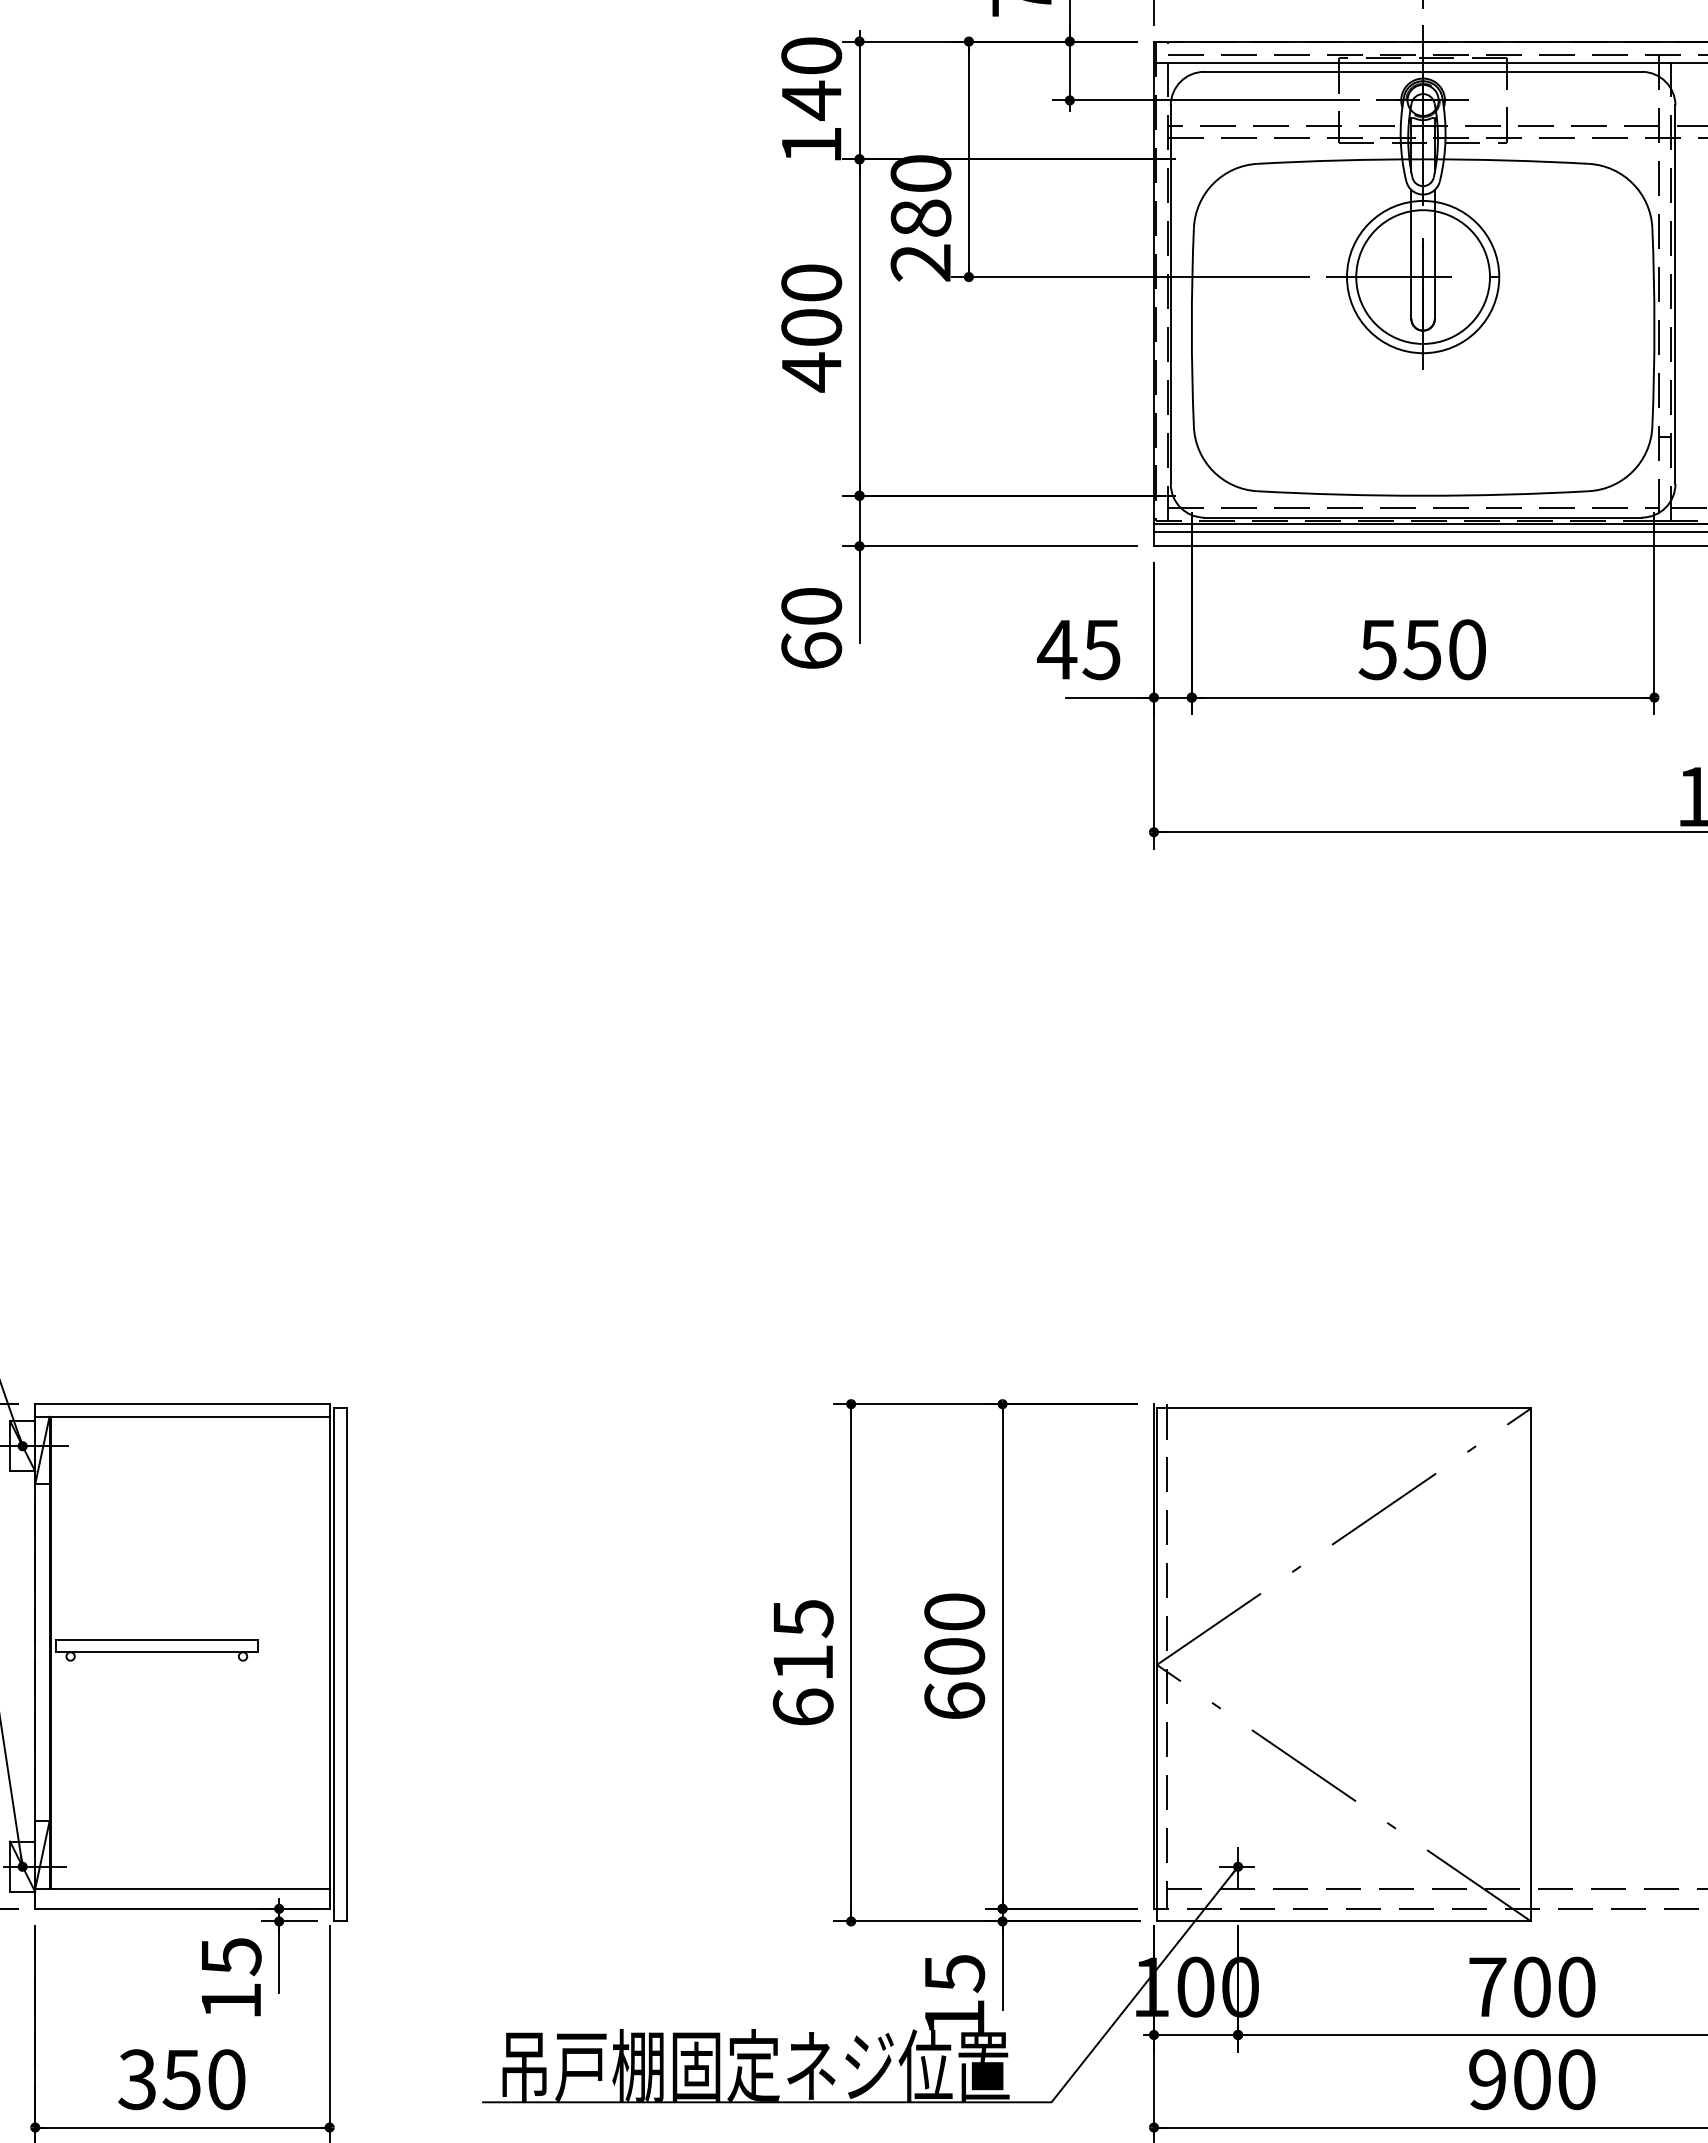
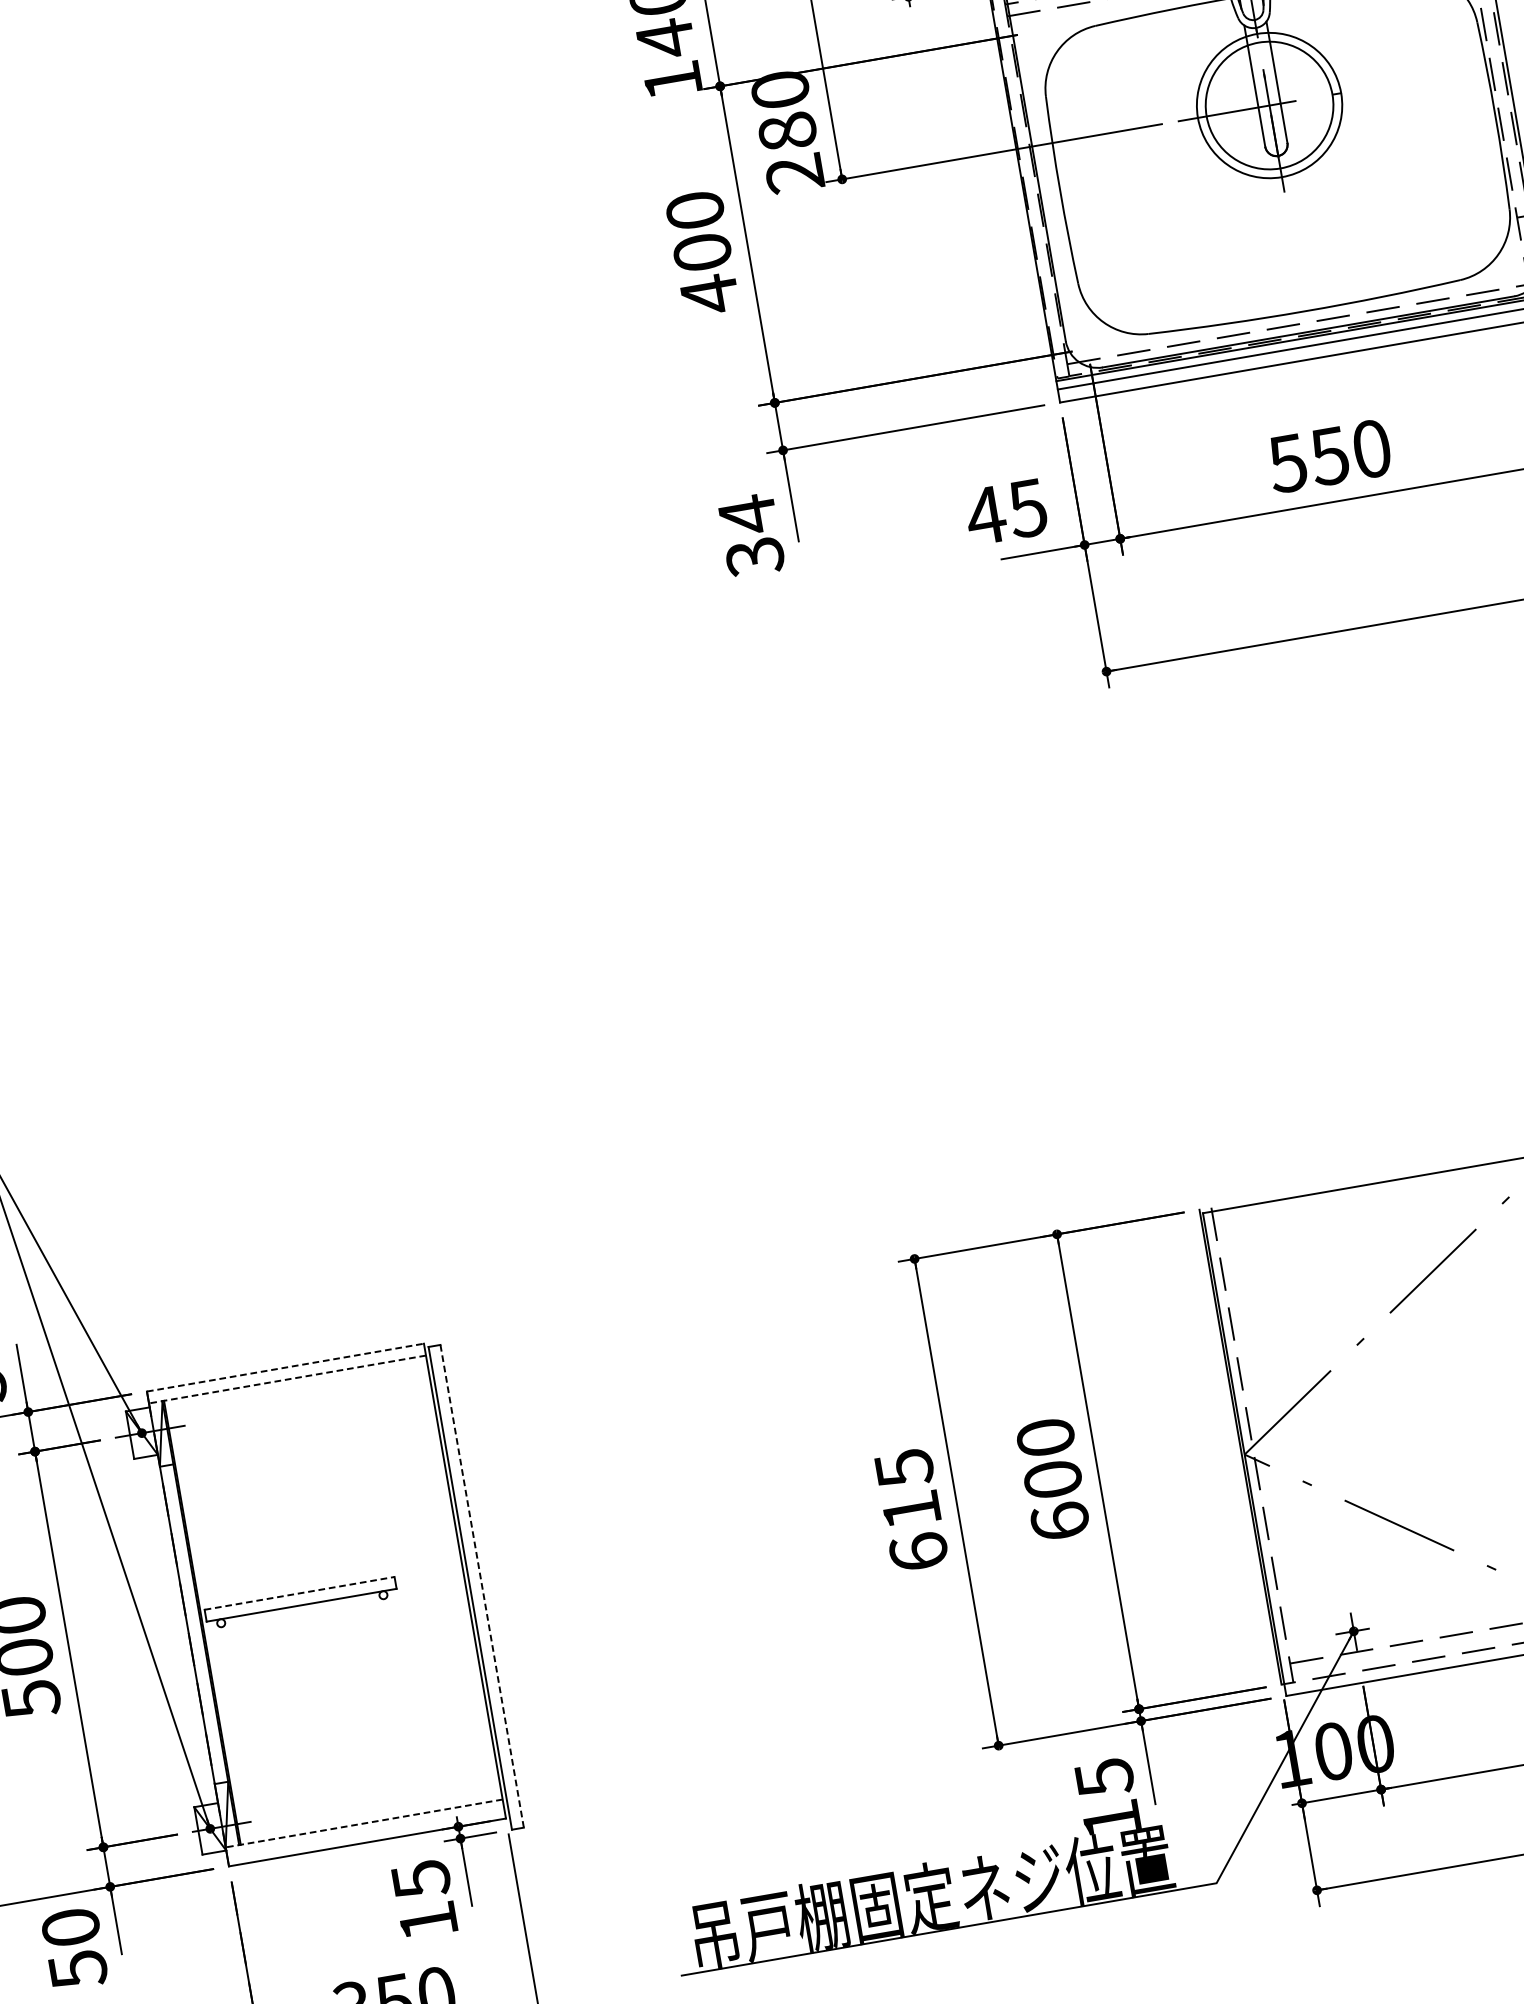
text: (811, 628) -> (751, 535), 60 -> 34
line: (182, 1404) -> (285, 1367), solid -> dashed
line: (181, 1416) -> (286, 1379), solid -> dashed
line: (156, 1639) -> (299, 1593), solid -> dashed
line: (346, 1664) -> (482, 1585), solid -> dashed
line: (181, 1888) -> (363, 1823), solid -> dashed

